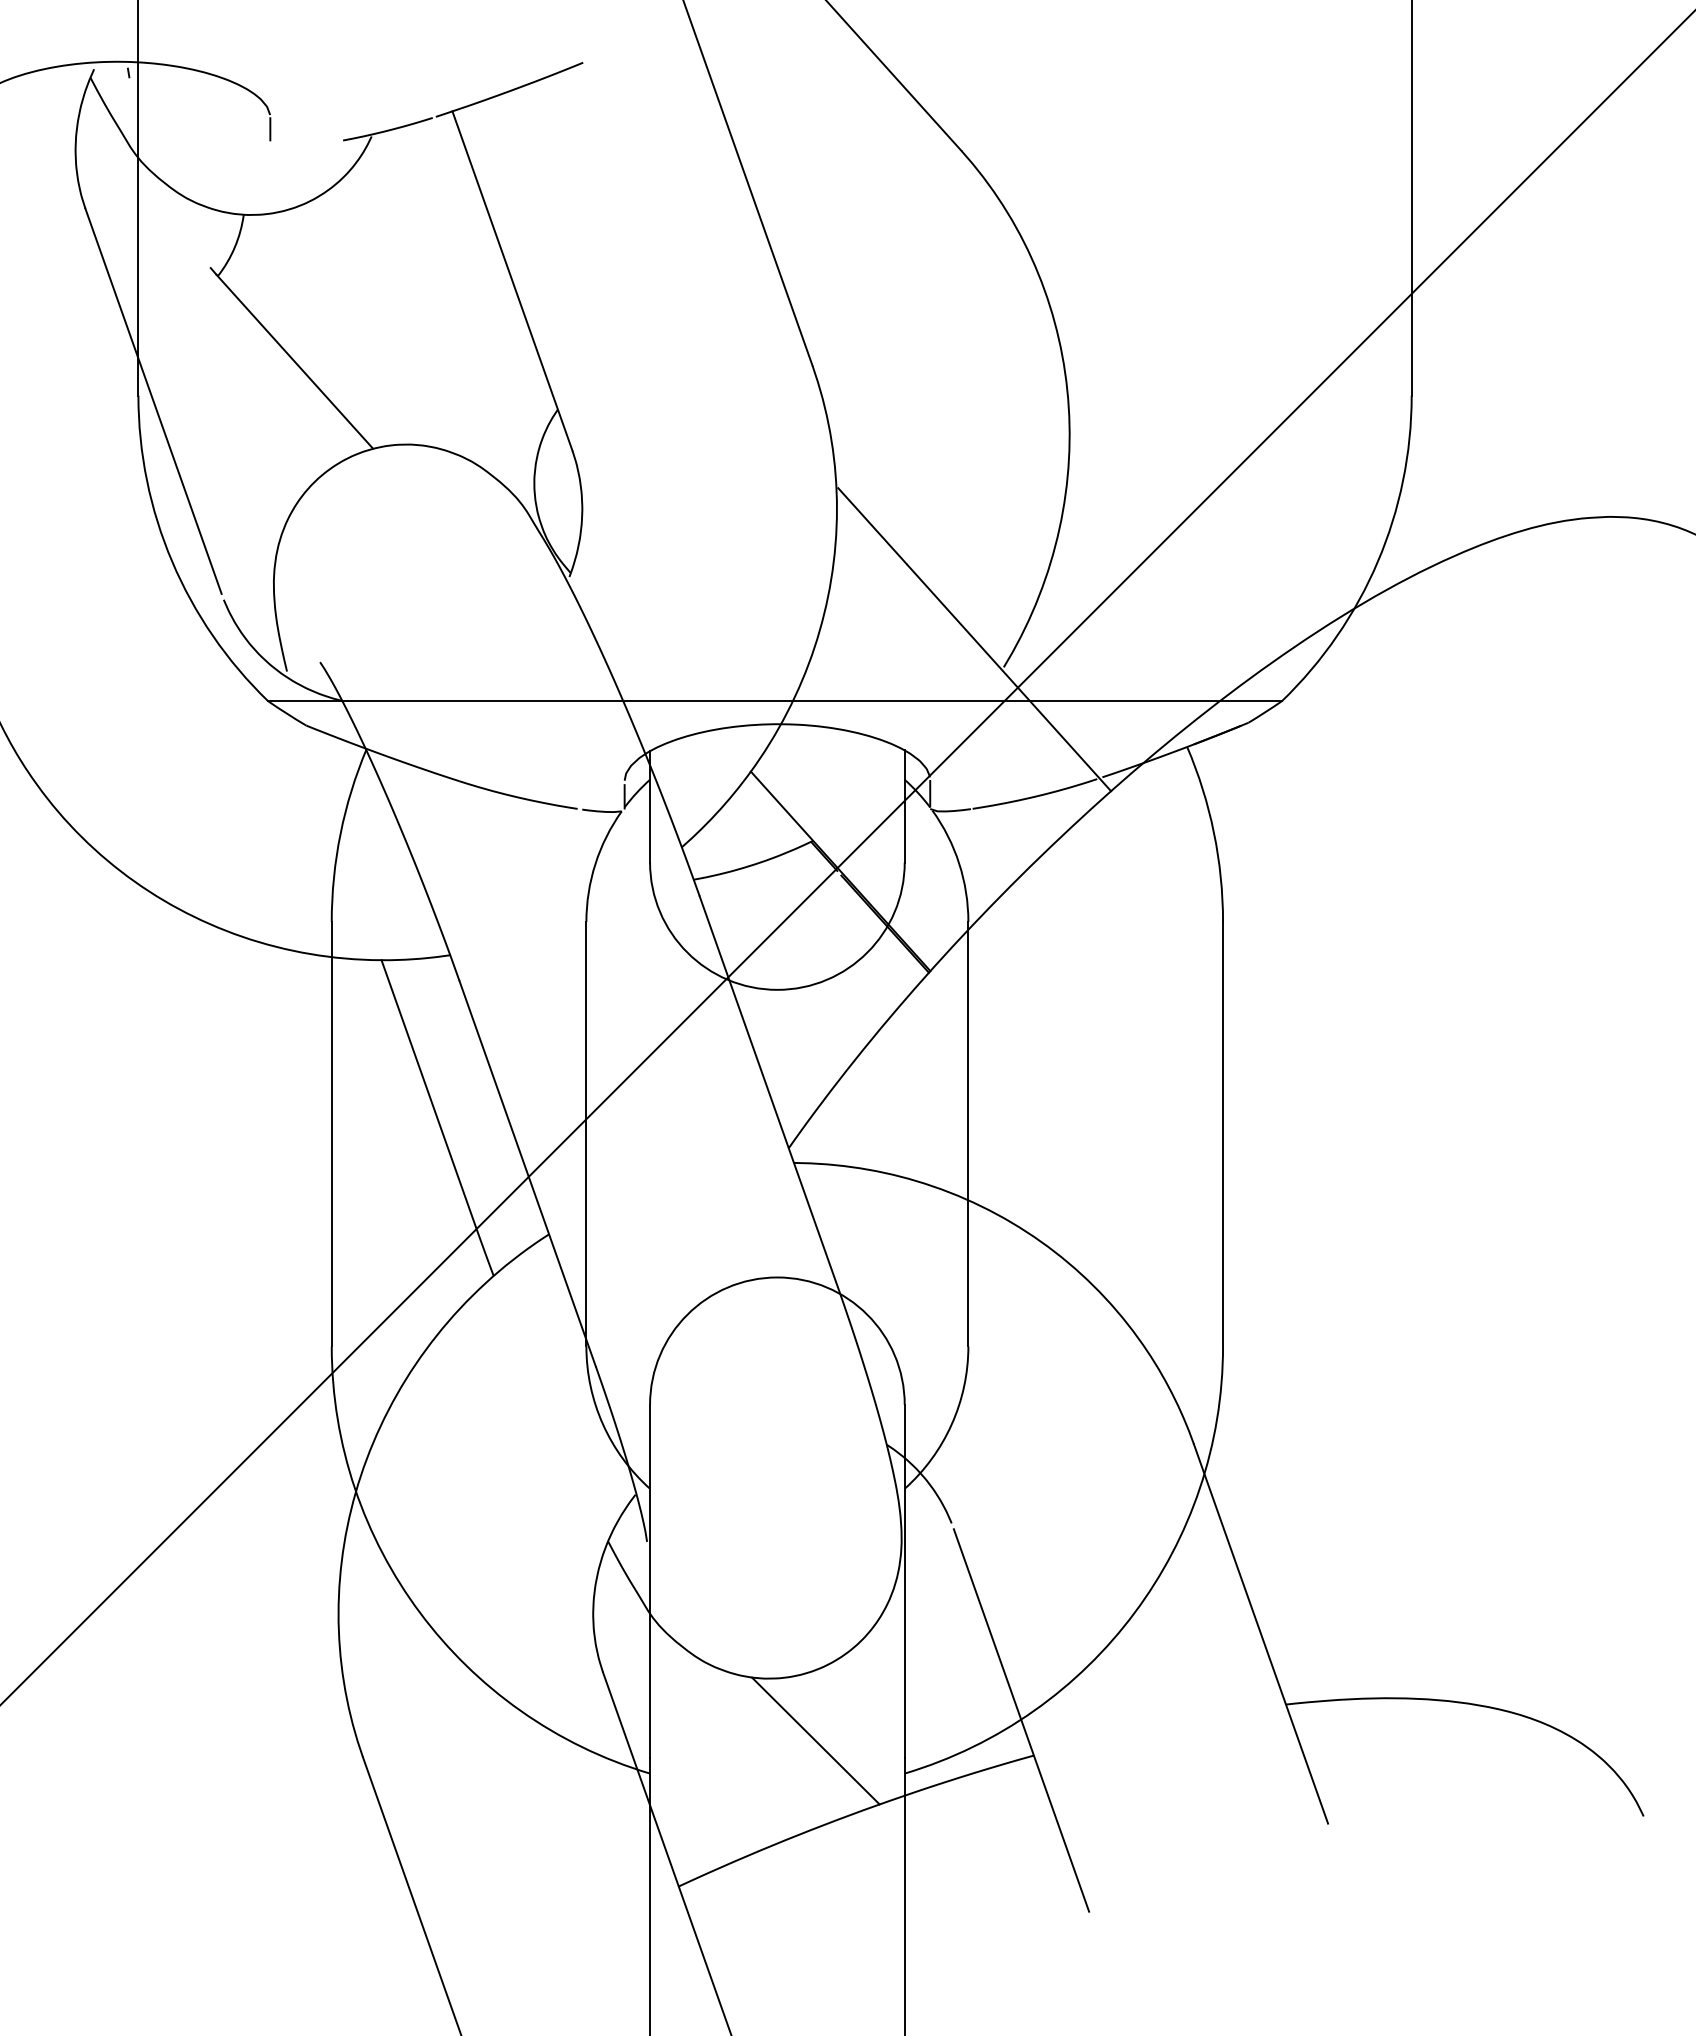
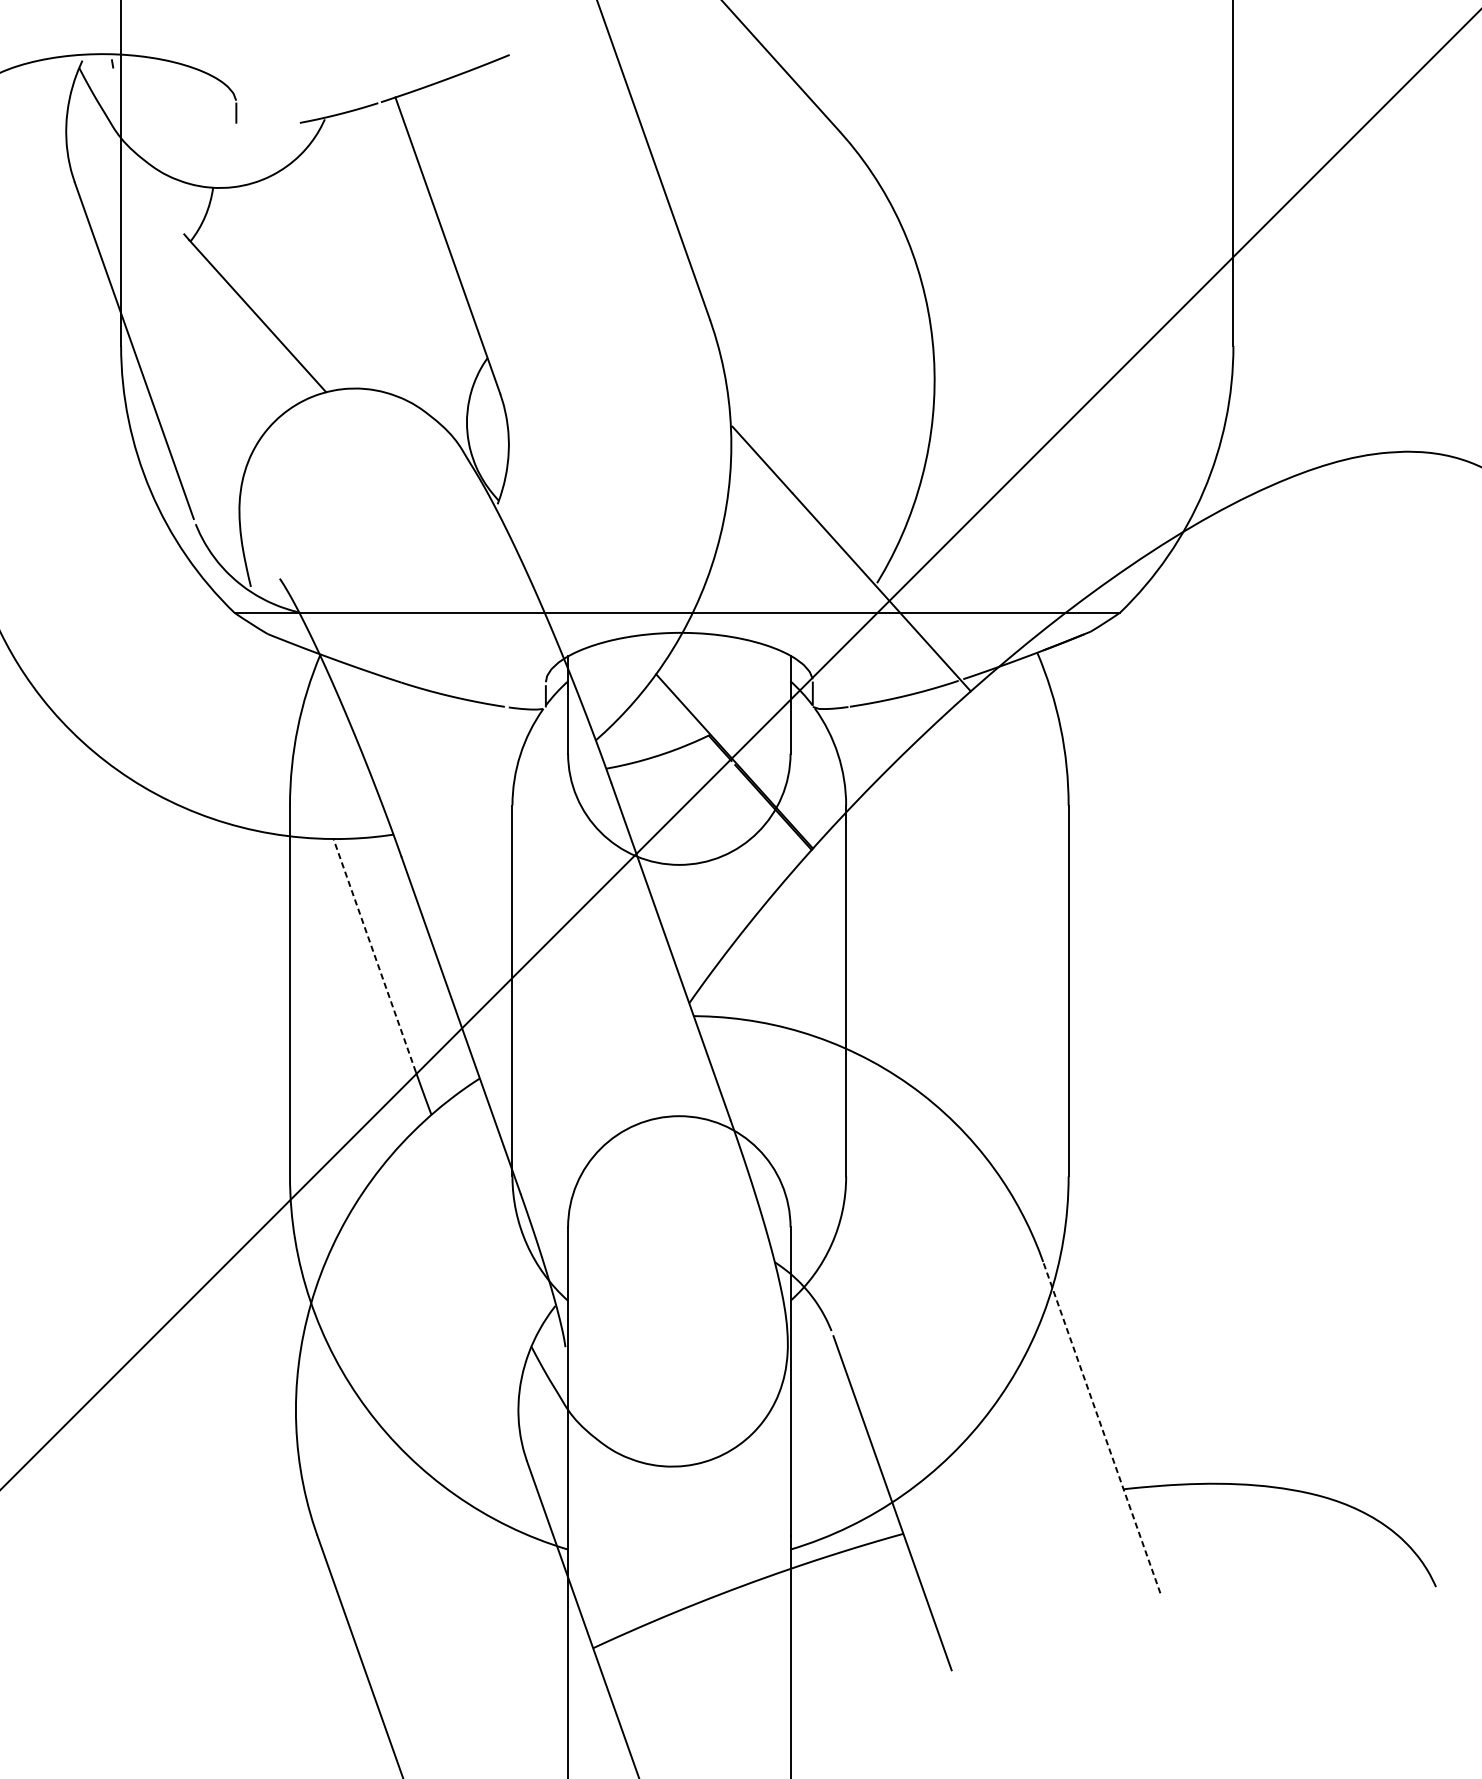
line: (428, 1093) -> (374, 955), solid -> dashed
line: (1260, 1633) -> (1101, 1427), solid -> dashed
line: (815, 1740) -> (712, 1520), removed

